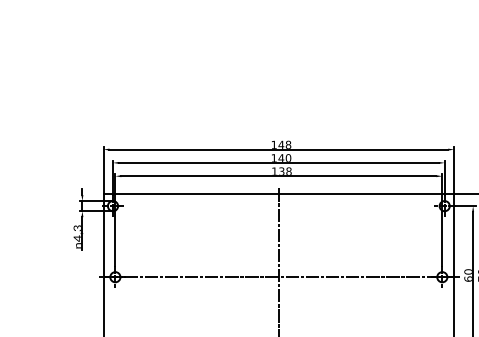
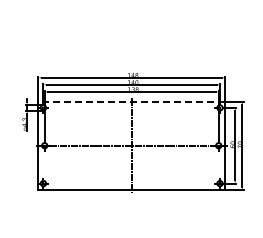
line: (278, 194) -> (131, 101), solid -> dashed

